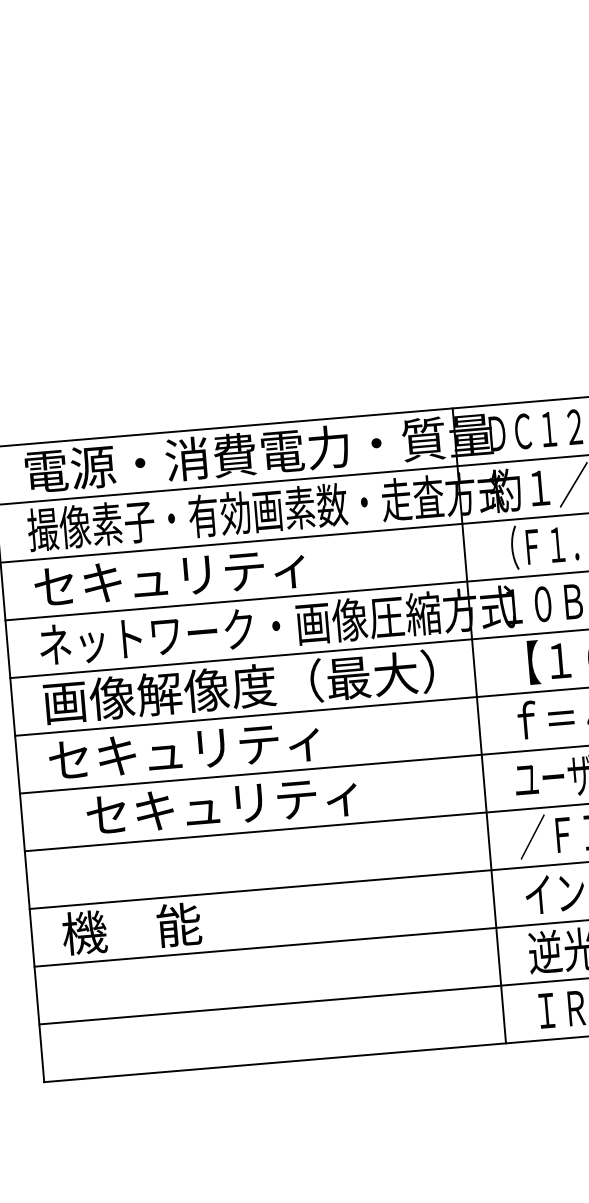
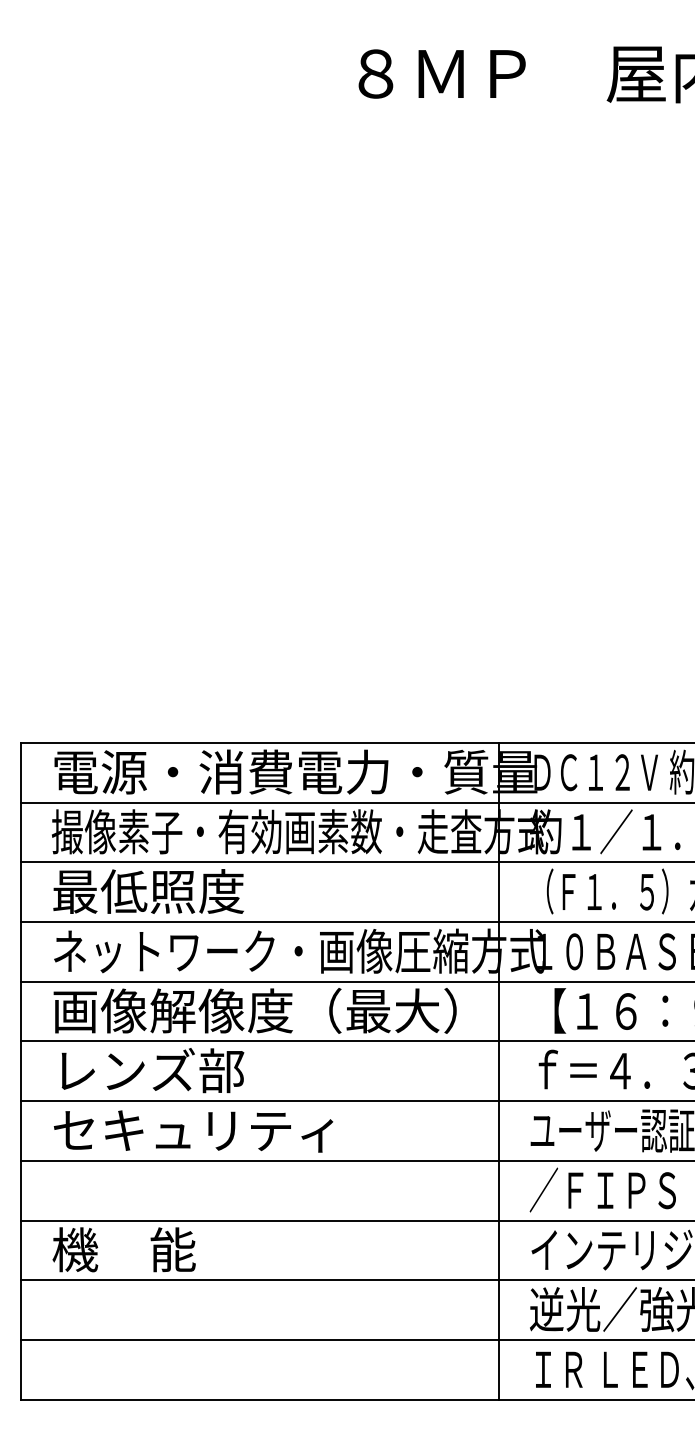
text: (169, 576) -> (193, 891), セキュリティ -> 最低照度
text: (184, 749) -> (193, 1070), セキュリティ -> レンズ部
text: (222, 806) -> (193, 1131), moved

